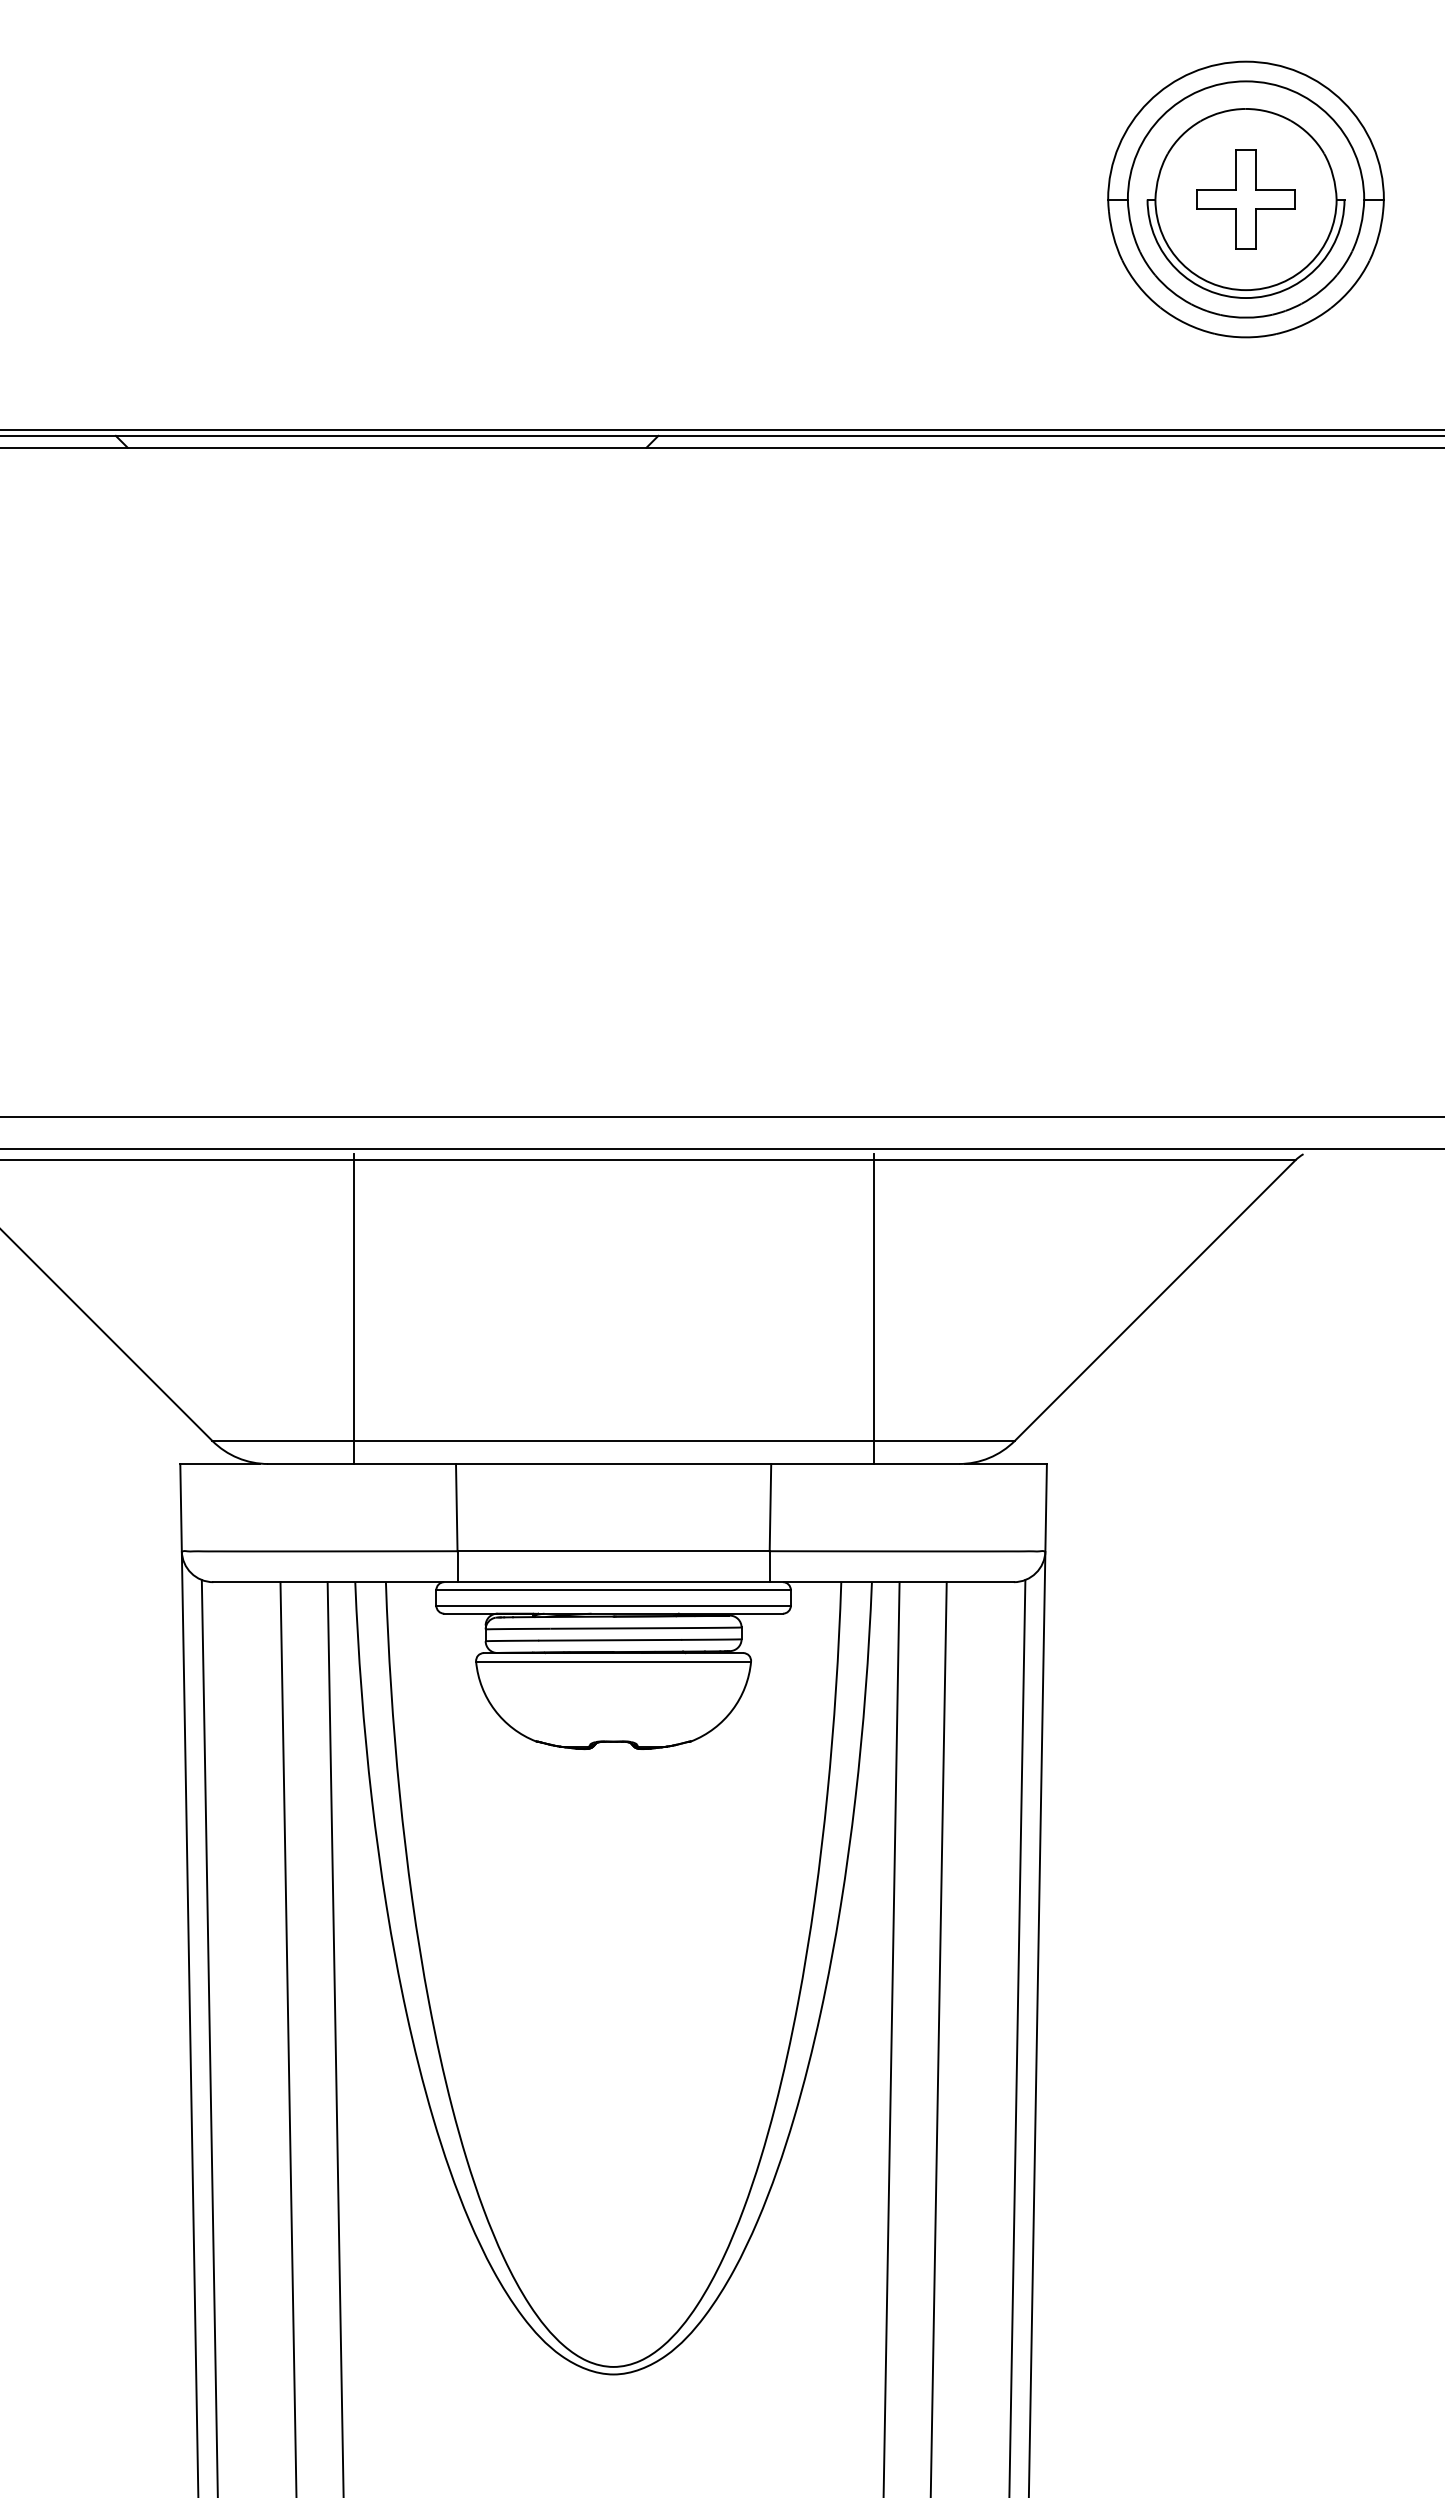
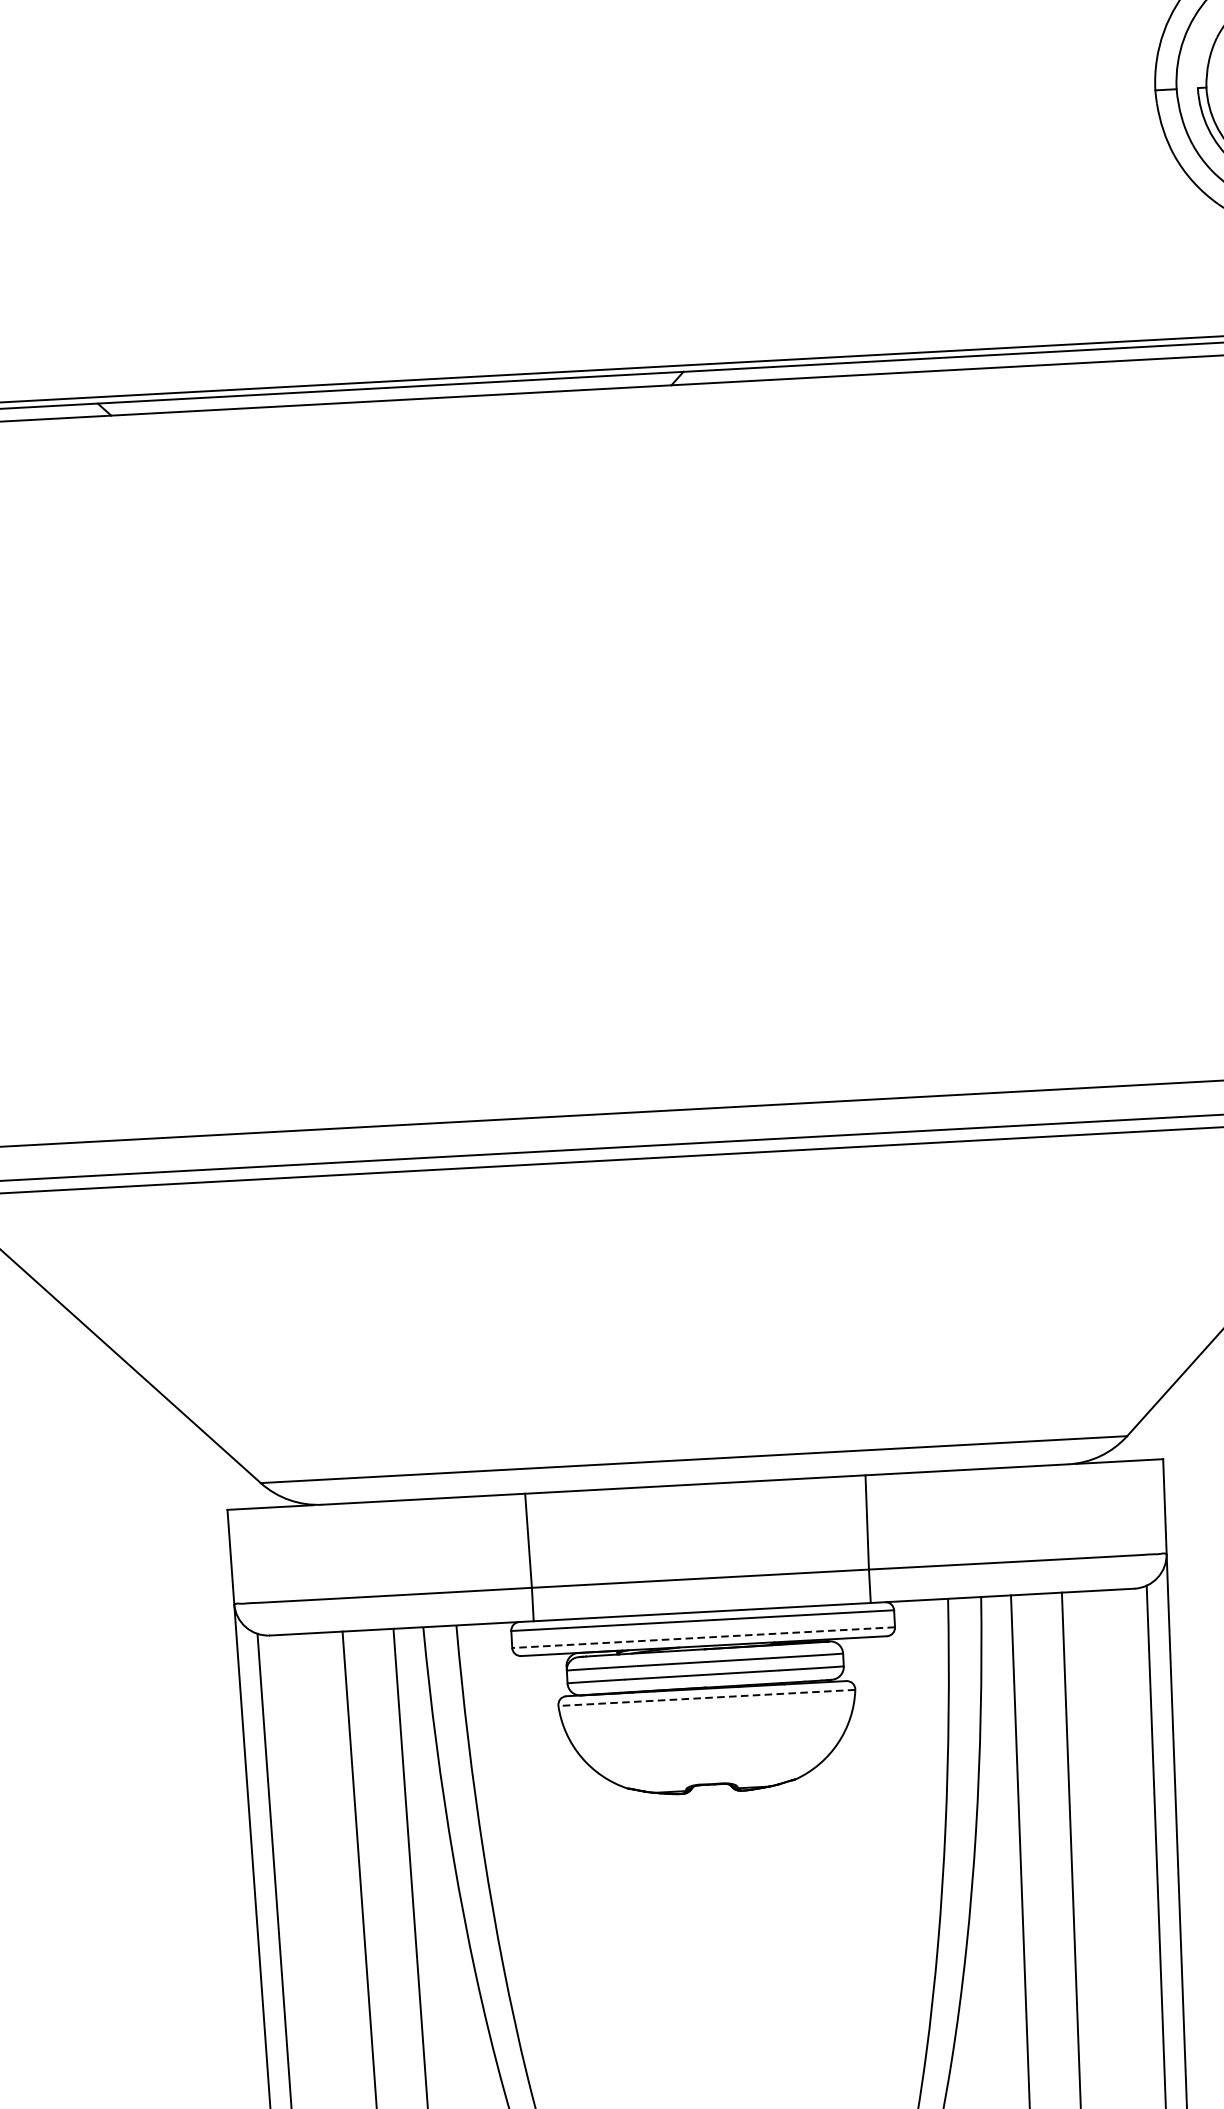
line: (353, 1309) -> (405, 1332), removed
line: (873, 1309) -> (966, 1302), removed
line: (613, 1605) -> (703, 1637), solid -> dashed
line: (613, 1661) -> (706, 1697), solid -> dashed

